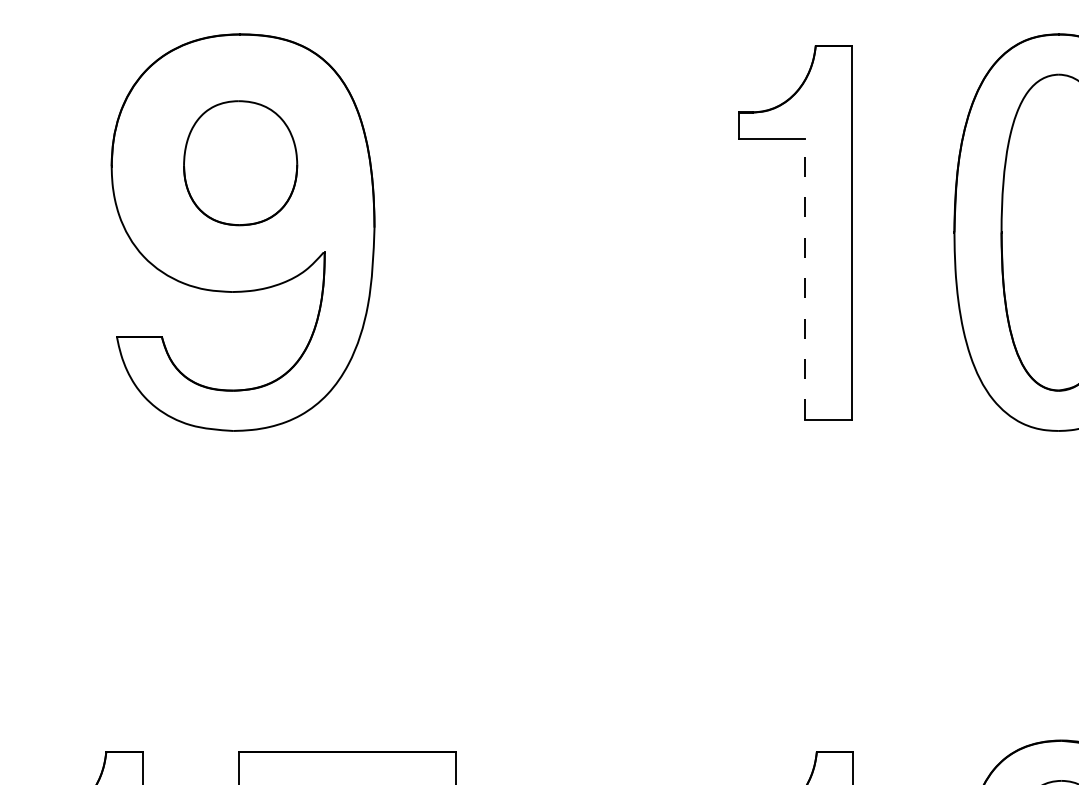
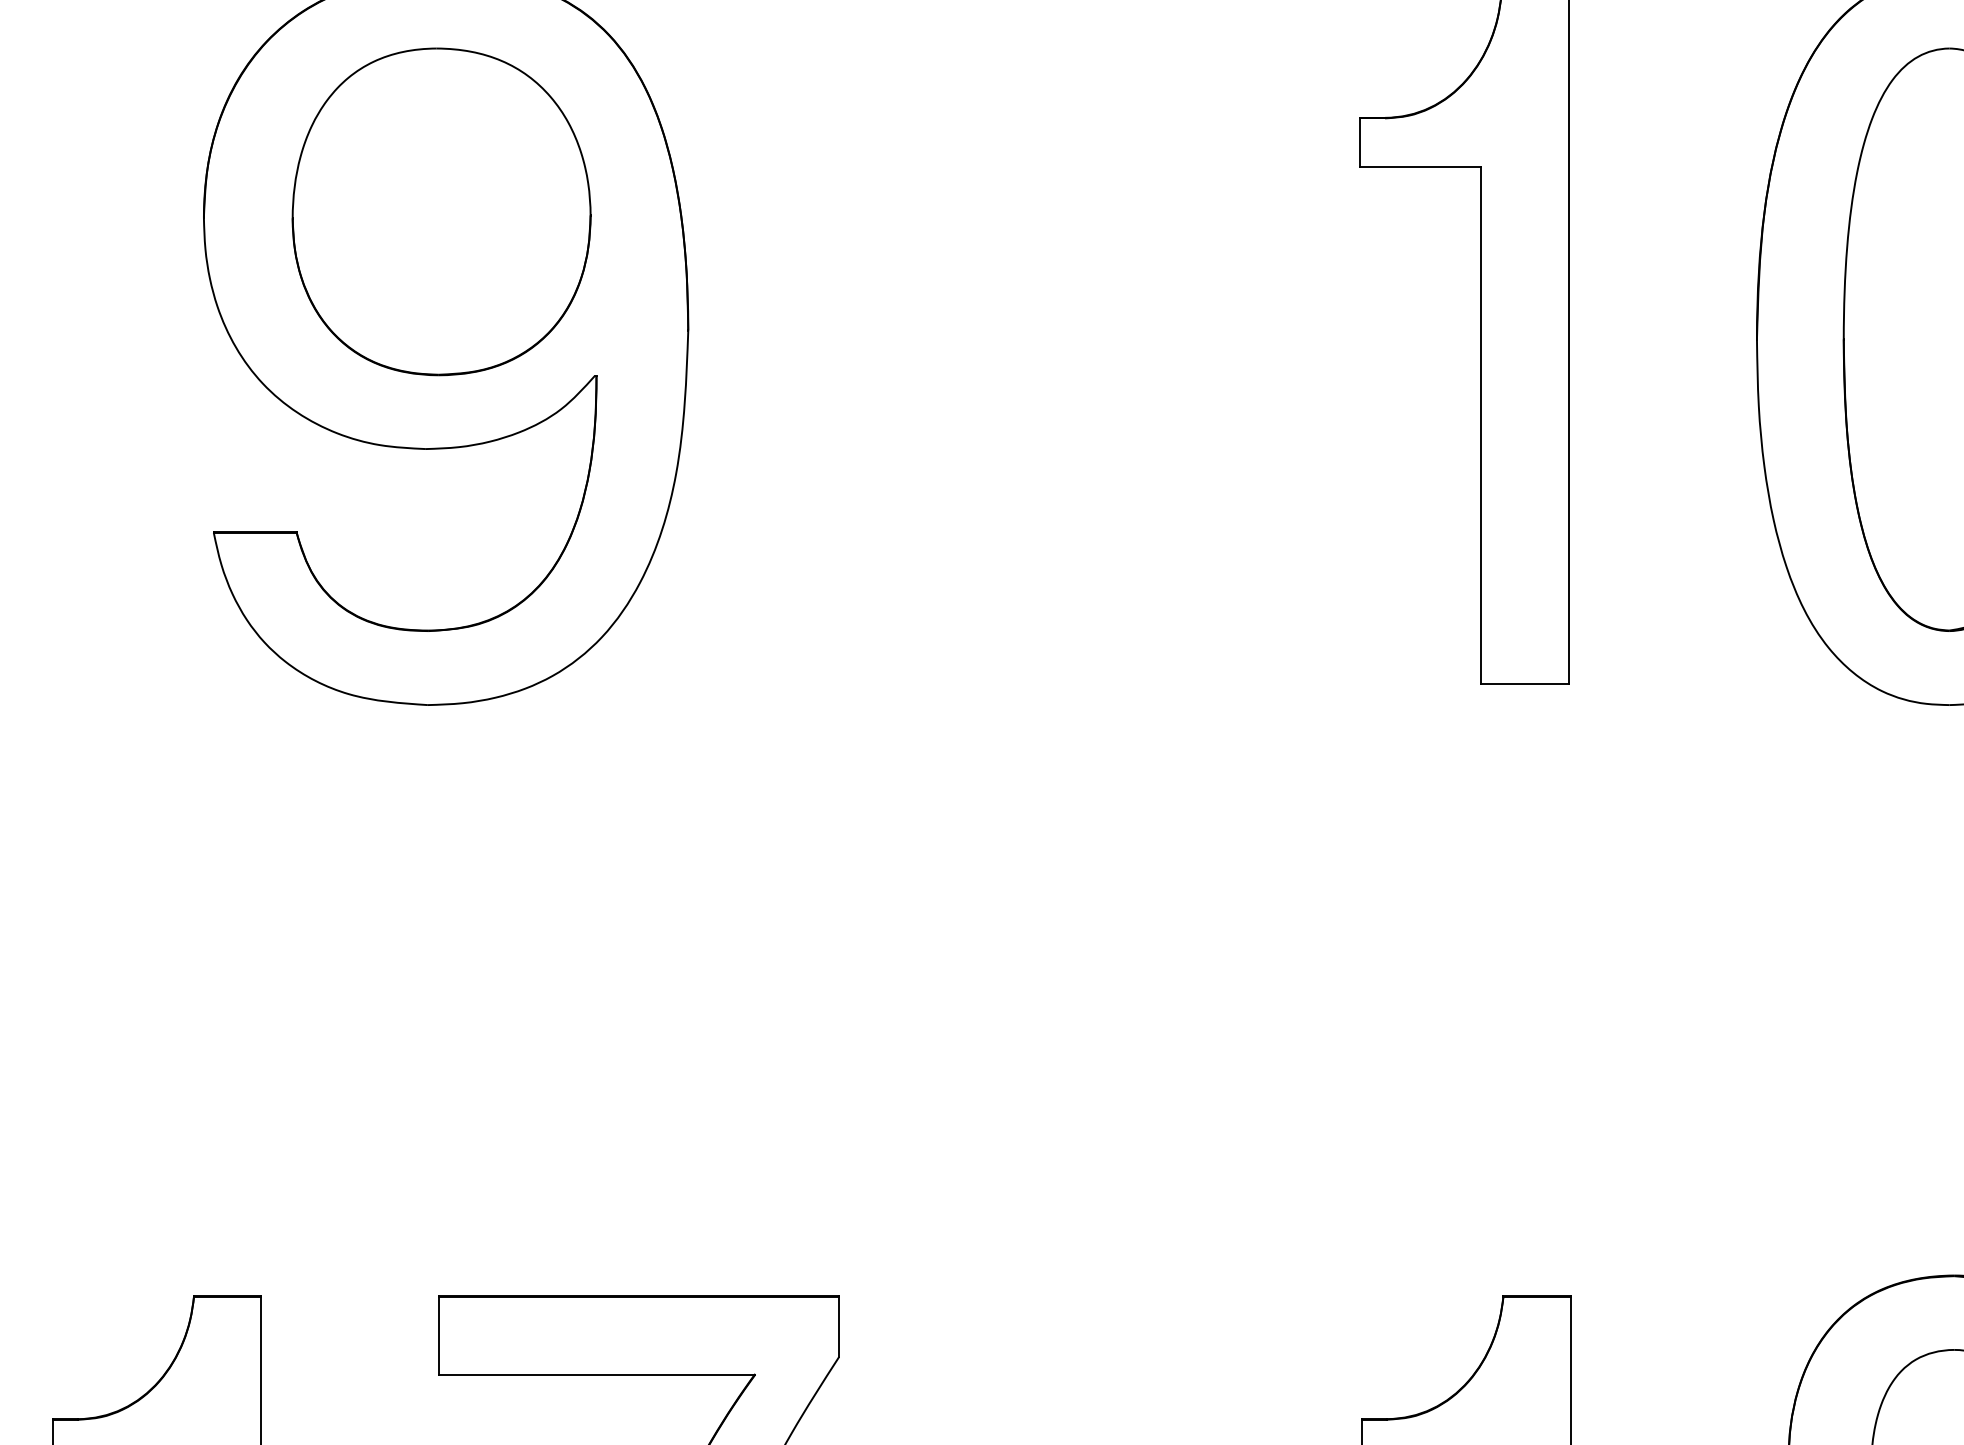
part: (240, 162) -> (441, 210), size x1.43
line: (804, 278) -> (1480, 424), dashed -> solid

